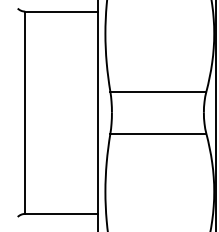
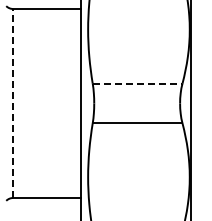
line: (158, 91) -> (137, 83), solid -> dashed
line: (25, 112) -> (13, 103), solid -> dashed

